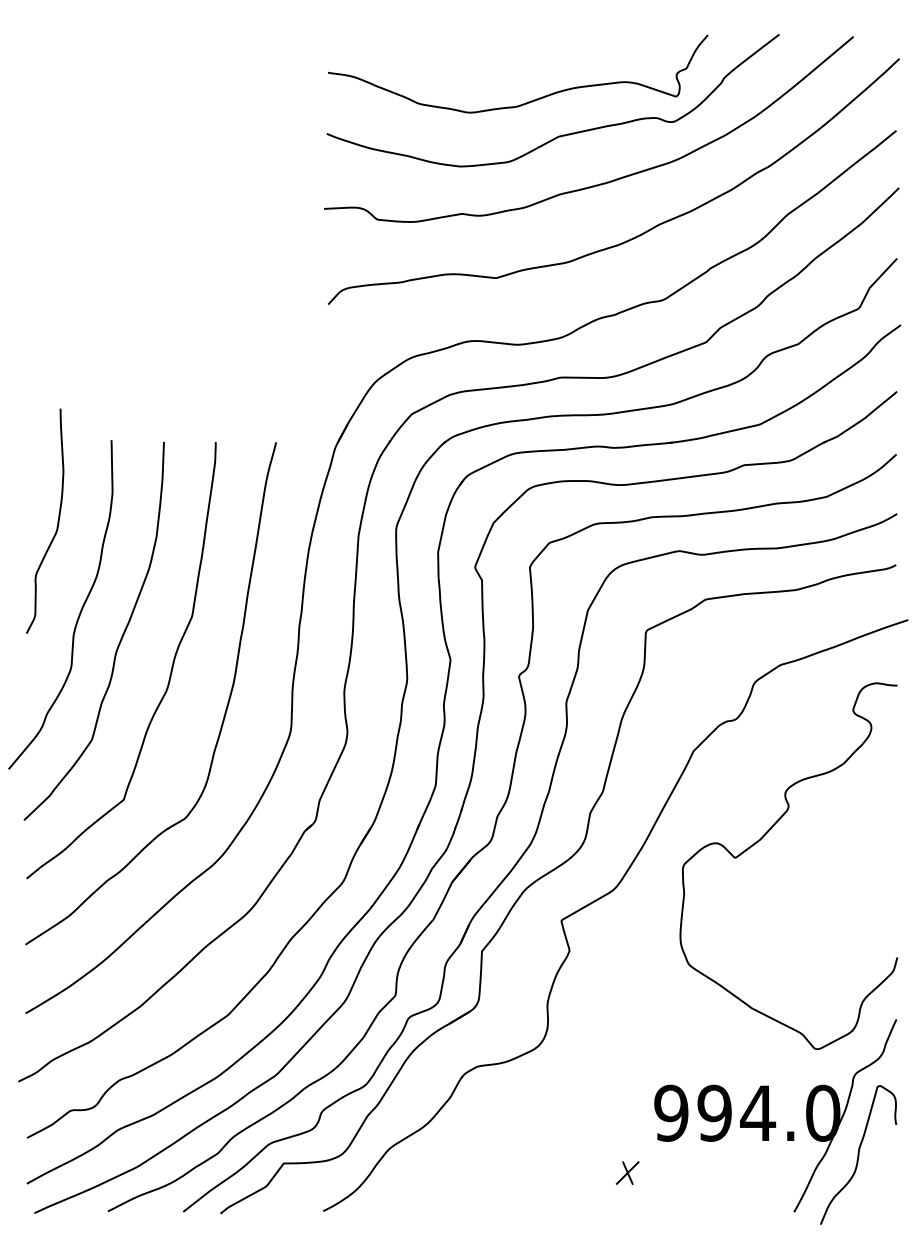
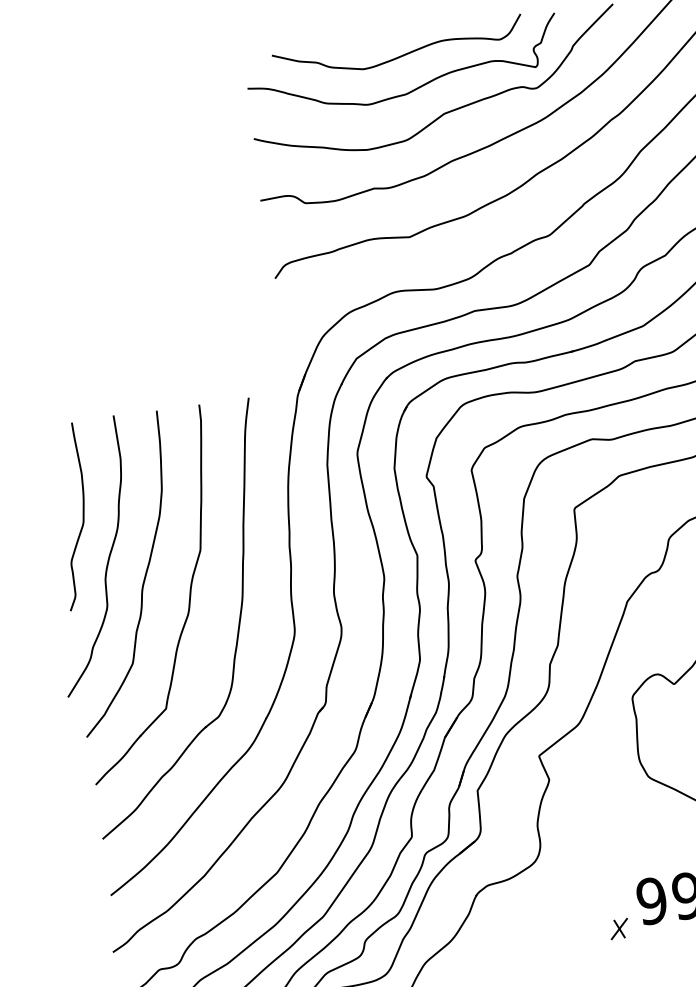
curve: (516, 59) -> (400, 55), added
curve: (57, 520) -> (82, 514), moved
part: (627, 1172) -> (619, 928), moved

